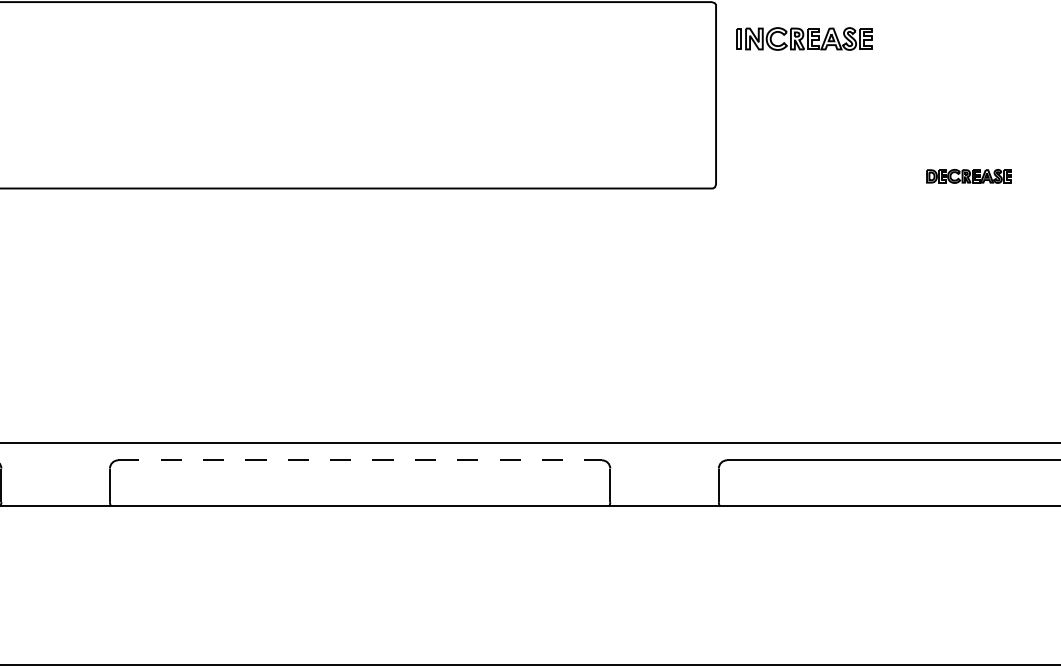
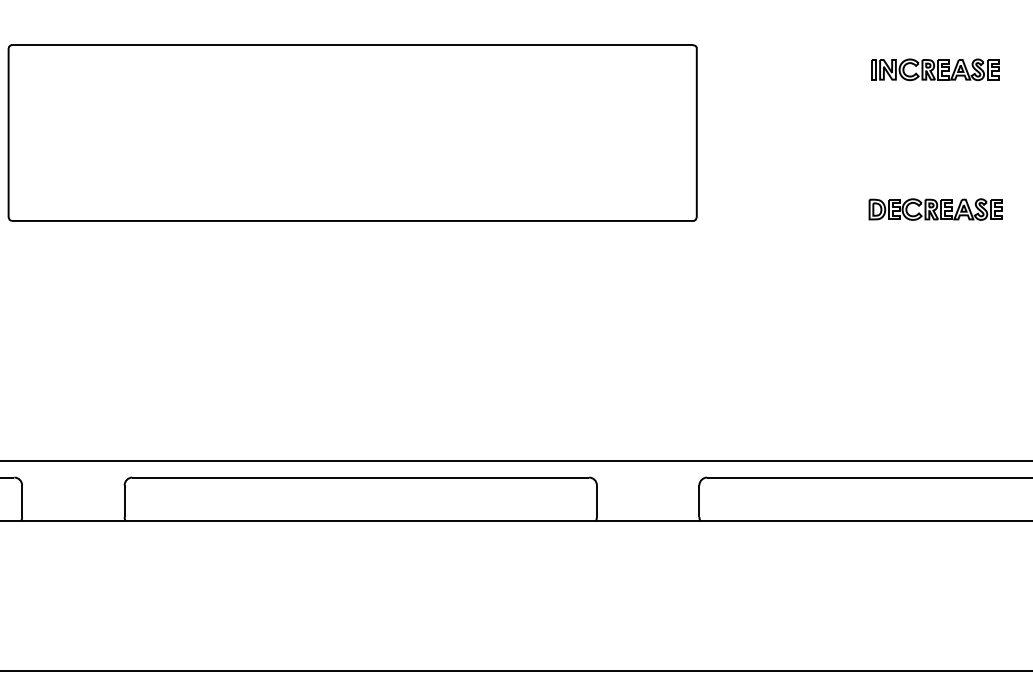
part: (804, 38) -> (935, 69), moved
part: (968, 176) -> (935, 209), size x1.67
line: (360, 460) -> (361, 477), dashed -> solid

